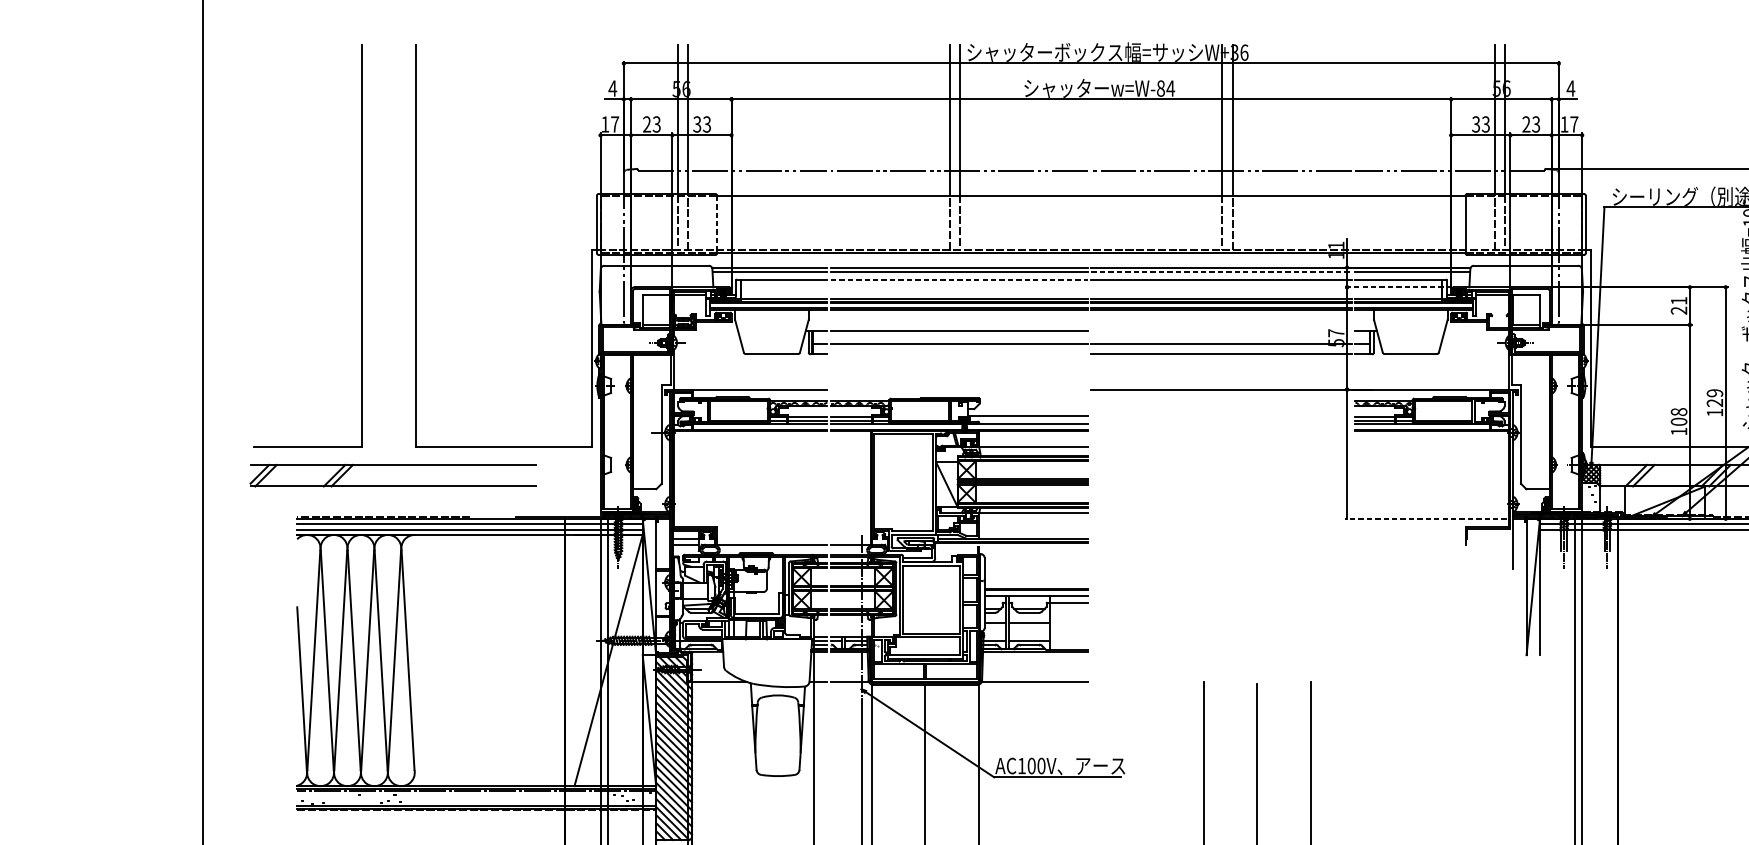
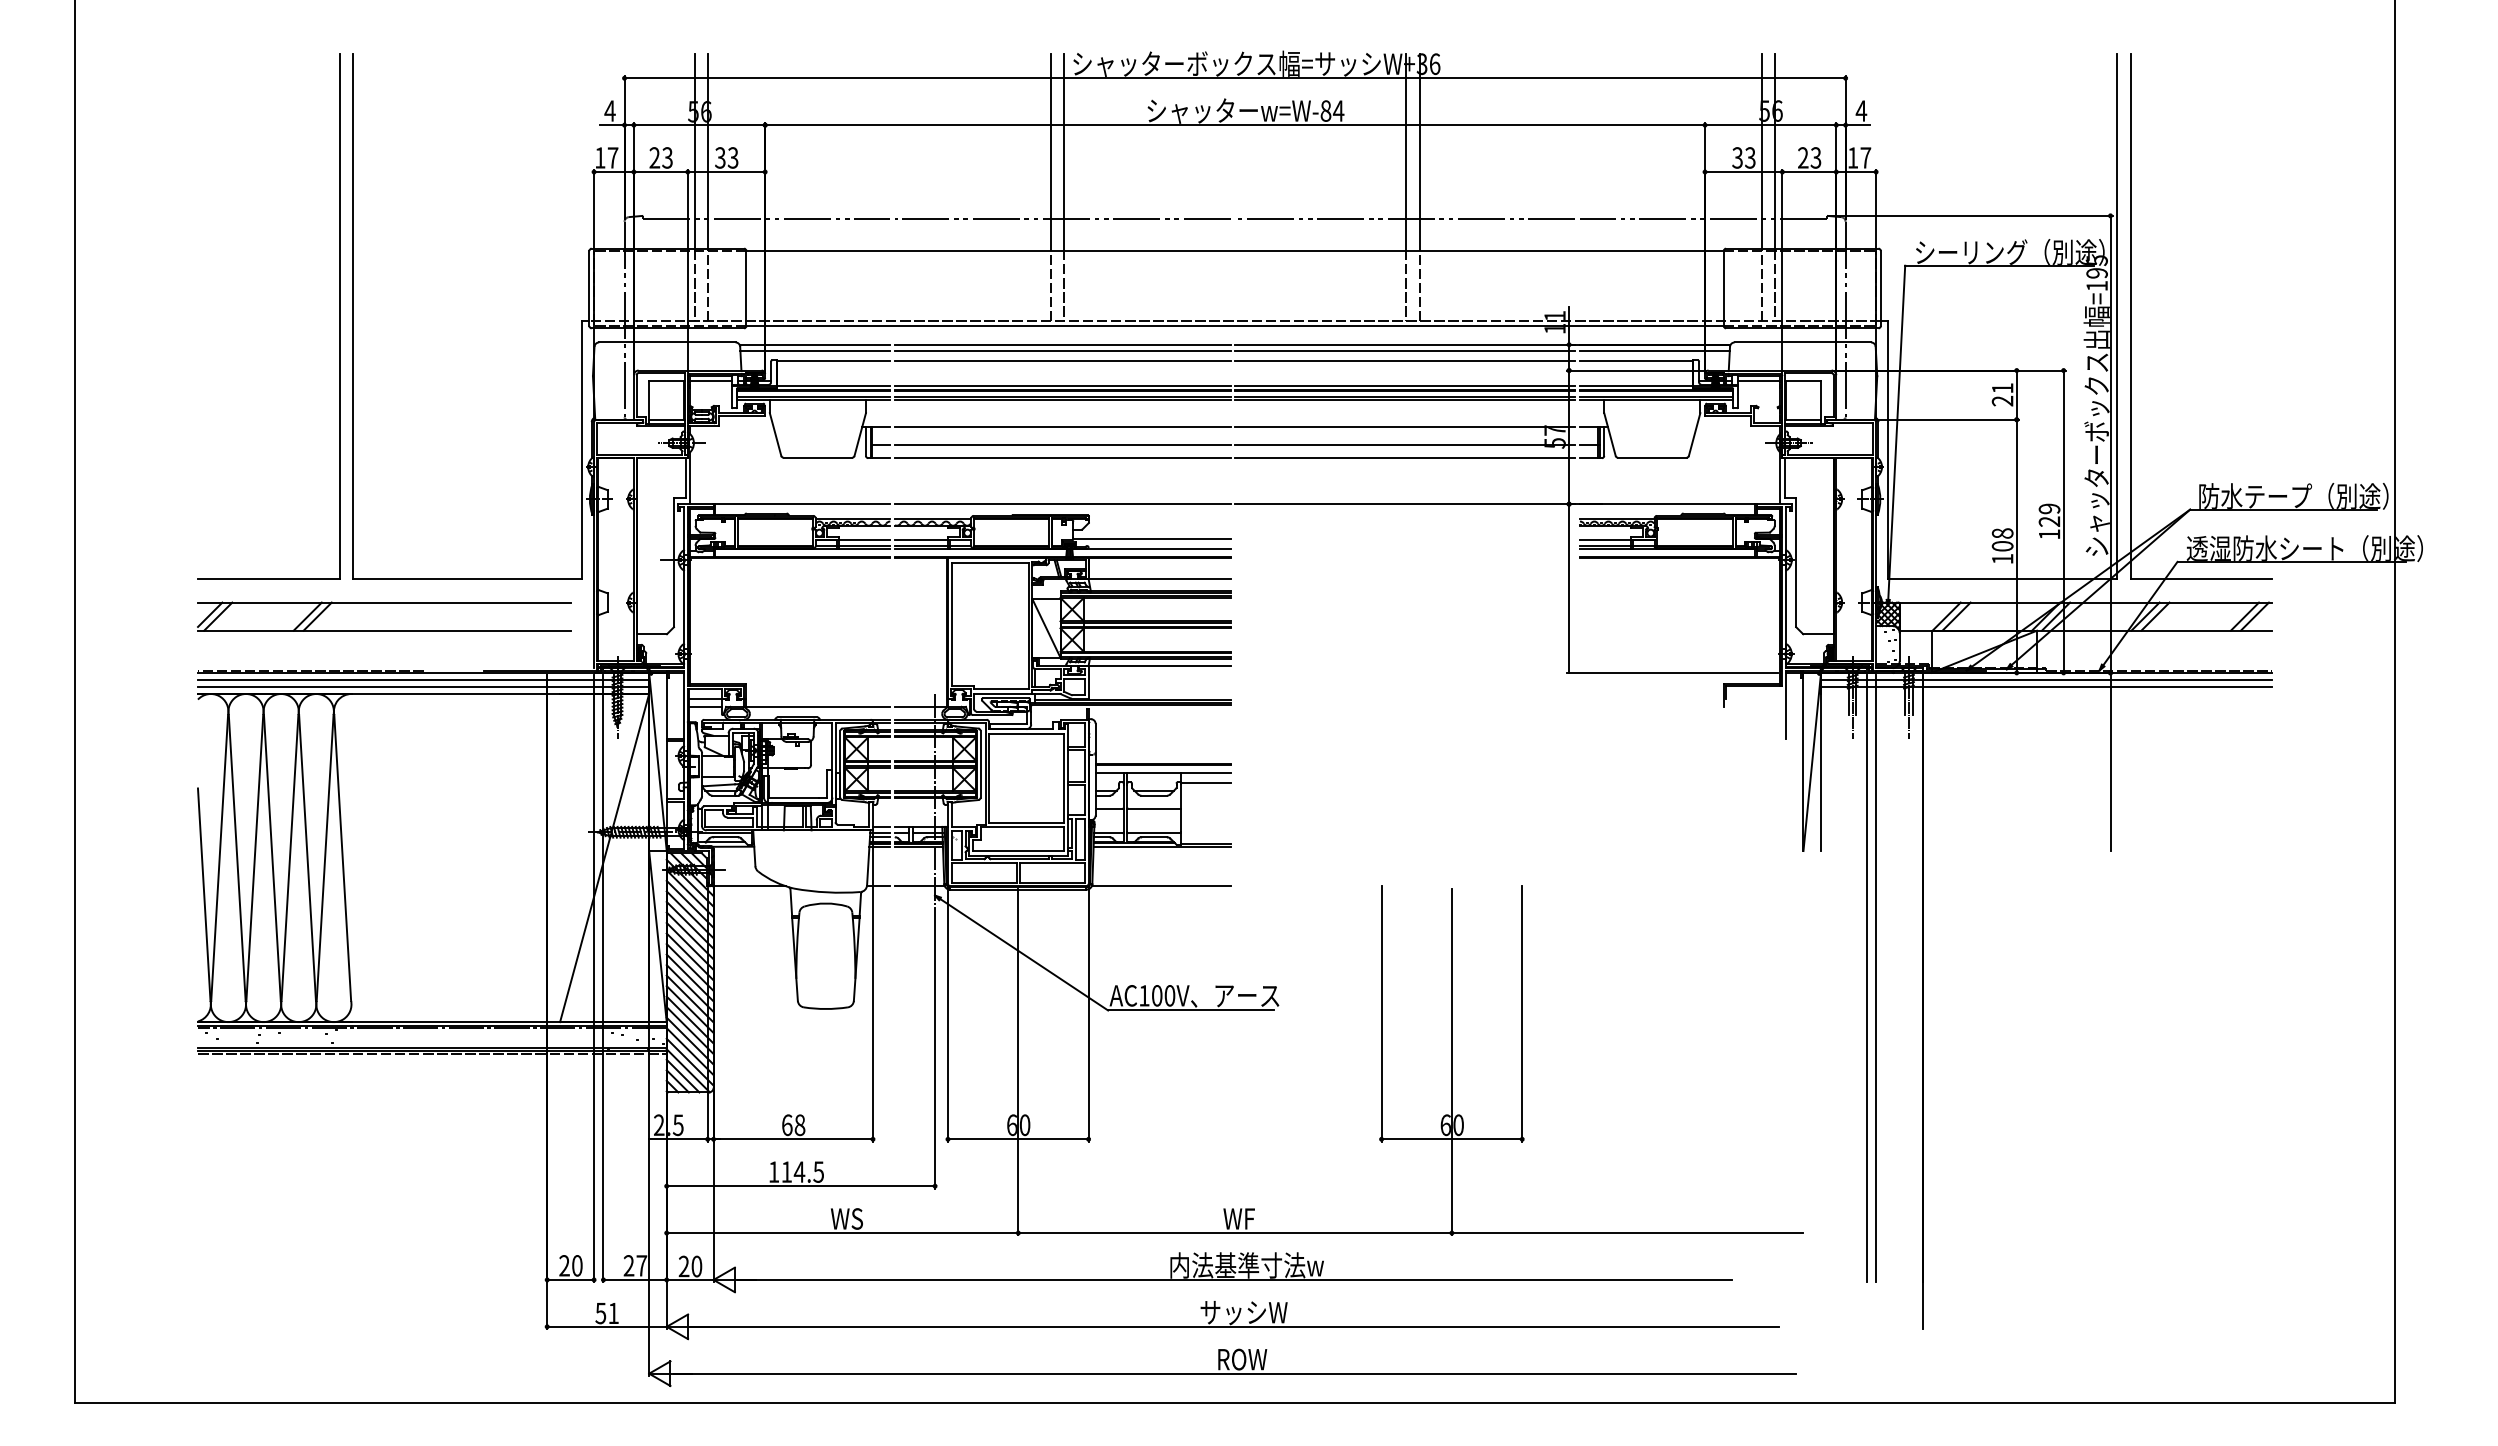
line: (717, 224) -> (746, 288), dashed -> solid
part: (361, 245) -> (339, 316), moved
line: (1221, 271) -> (1405, 350), dashed -> solid
line: (959, 280) -> (1062, 361), dashed -> solid
line: (1398, 287) -> (1636, 370), dashed -> solid
line: (1221, 330) -> (1405, 427), added
line: (959, 353) -> (1062, 457), added
line: (959, 389) -> (1062, 504), added
part: (393, 465) -> (384, 603), moved
line: (1425, 518) -> (1671, 672), dashed -> solid

